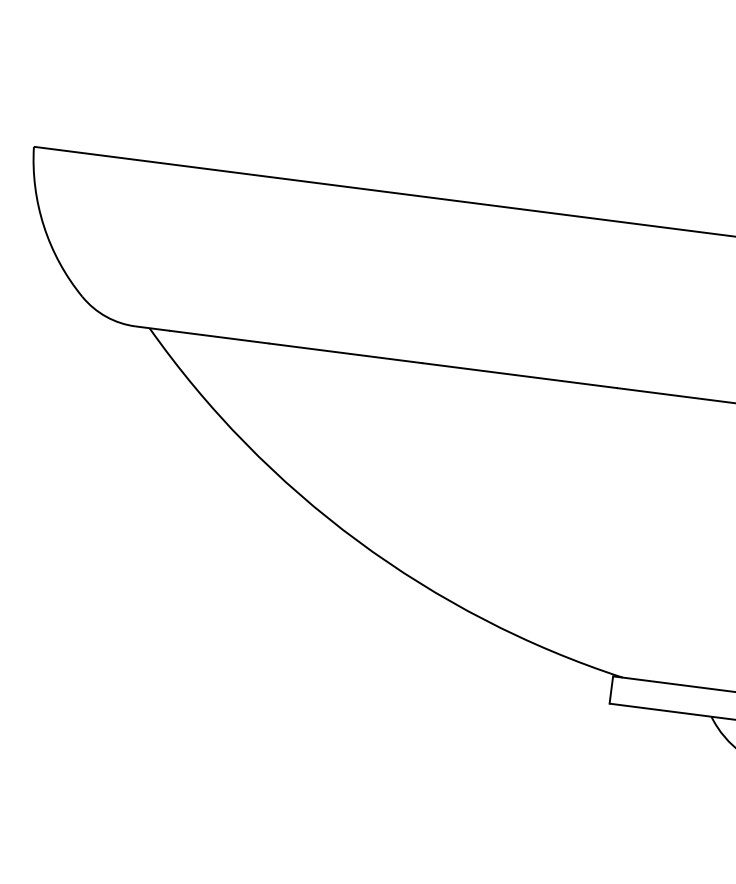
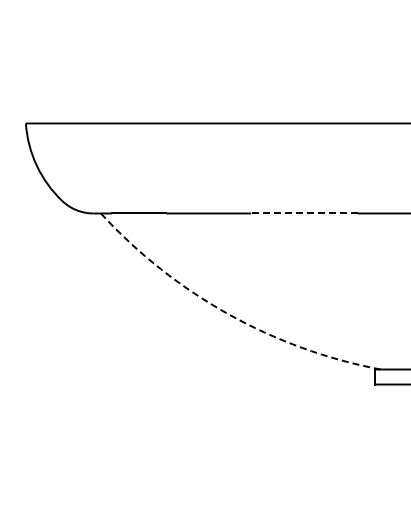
line: (518, 375) -> (303, 213), solid -> dashed
arc: (358, 541) -> (228, 314), solid -> dashed

